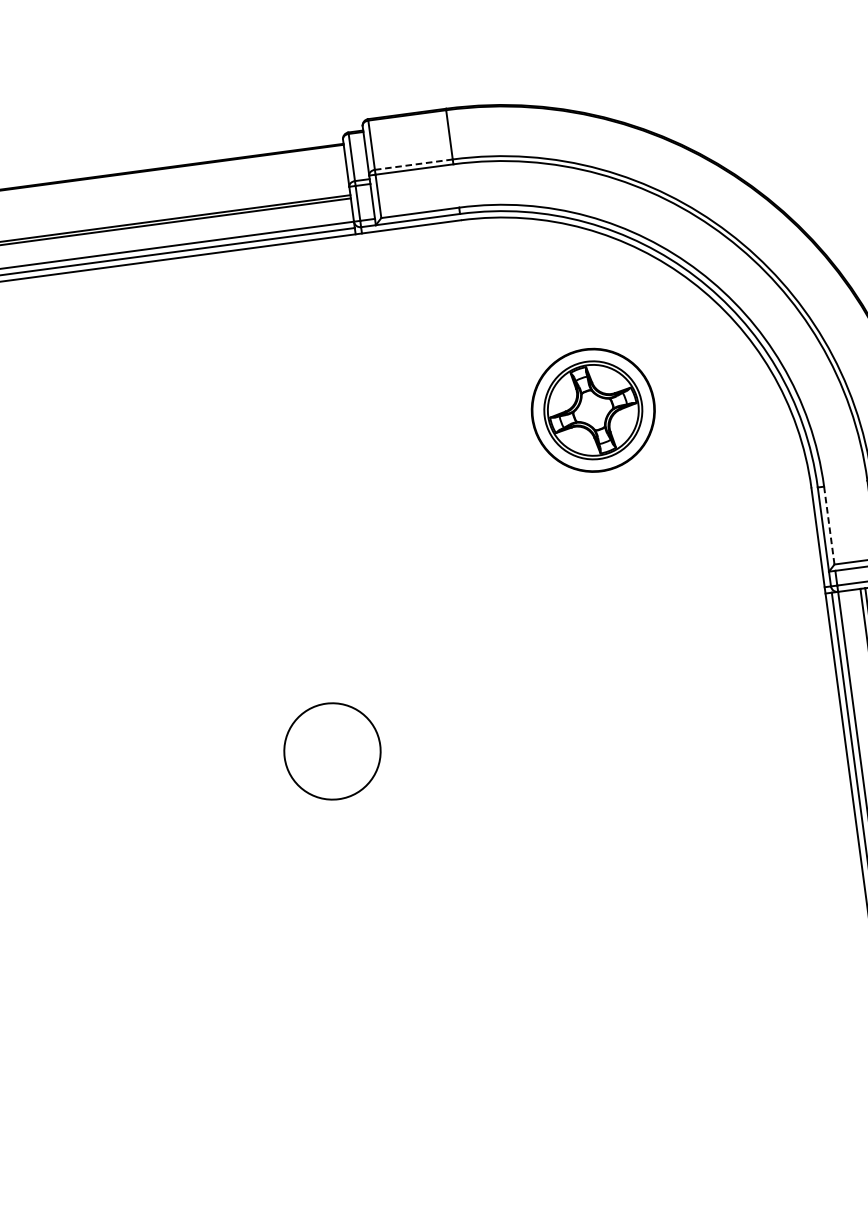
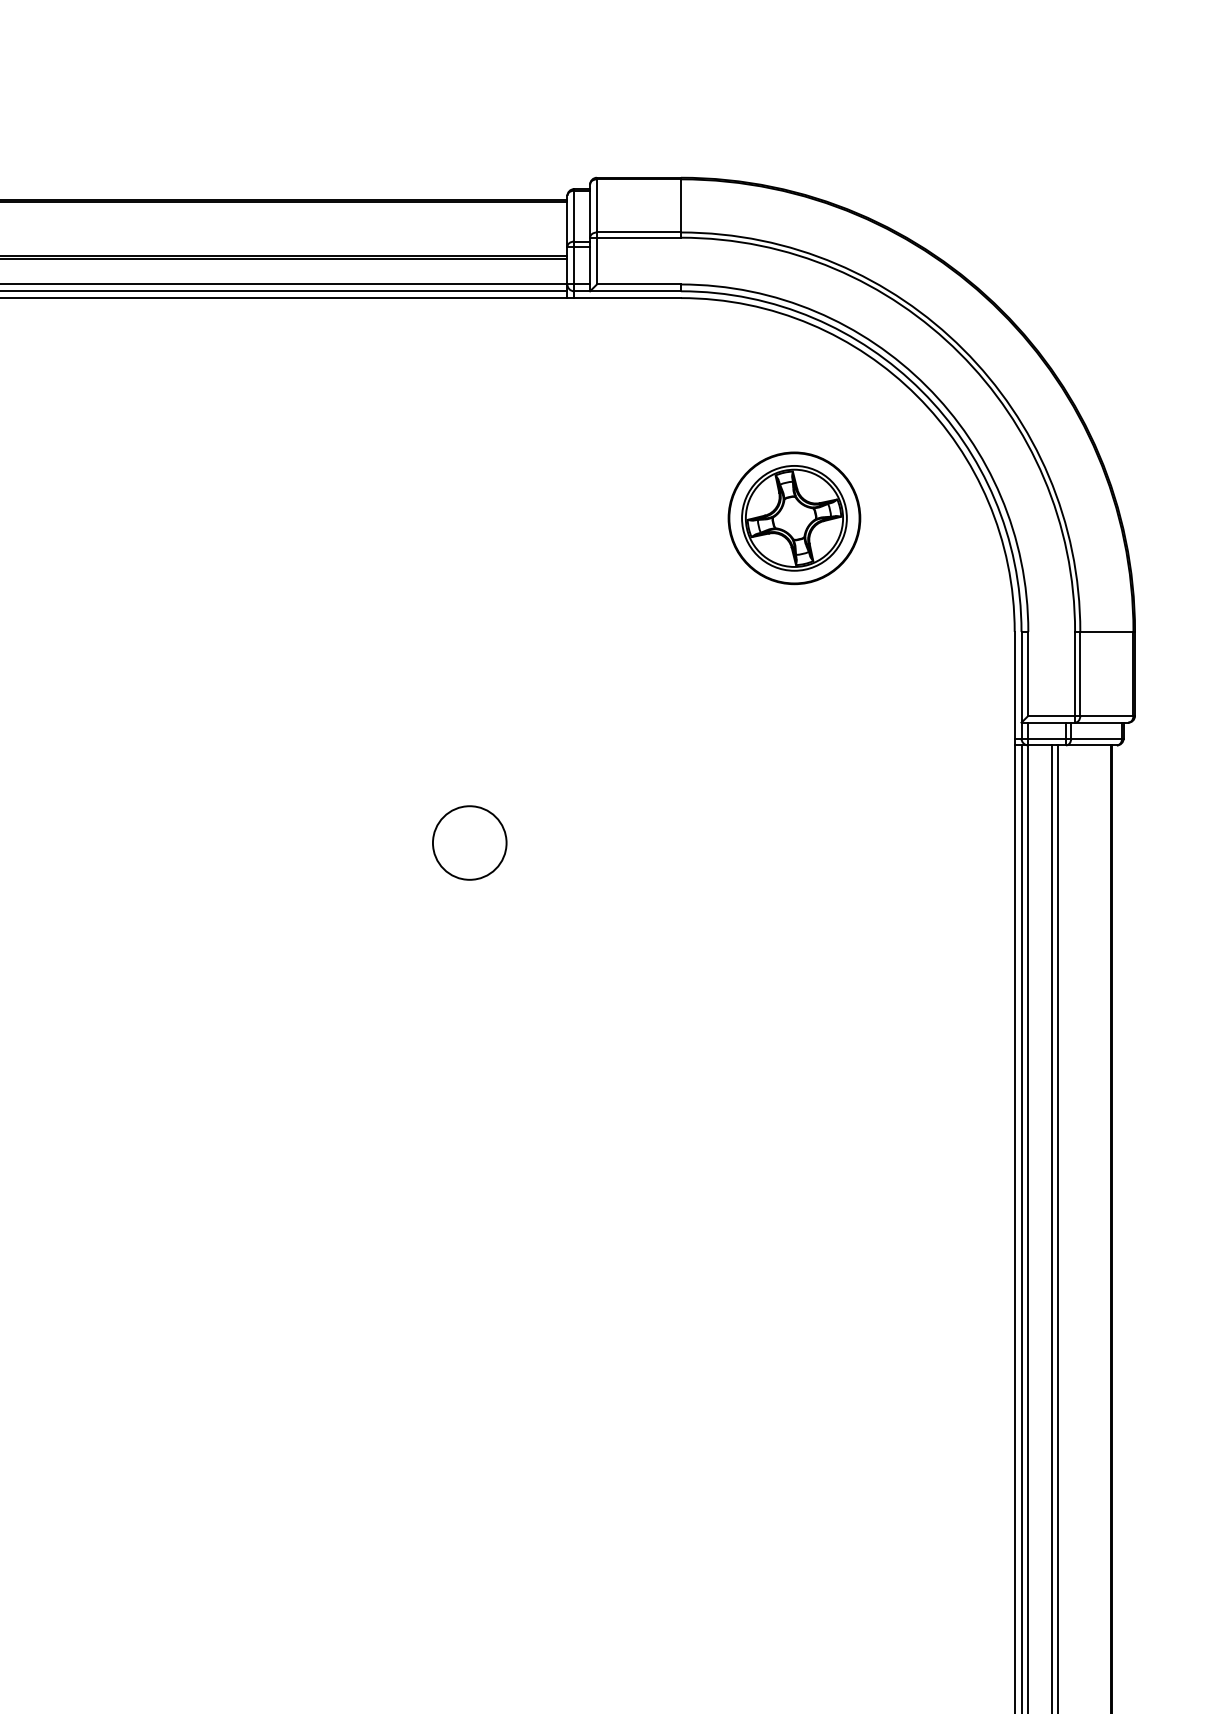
line: (413, 164) -> (638, 232), dashed -> solid
line: (829, 525) -> (1028, 673), dashed -> solid
circle: (332, 750) -> (469, 842), size x0.71

